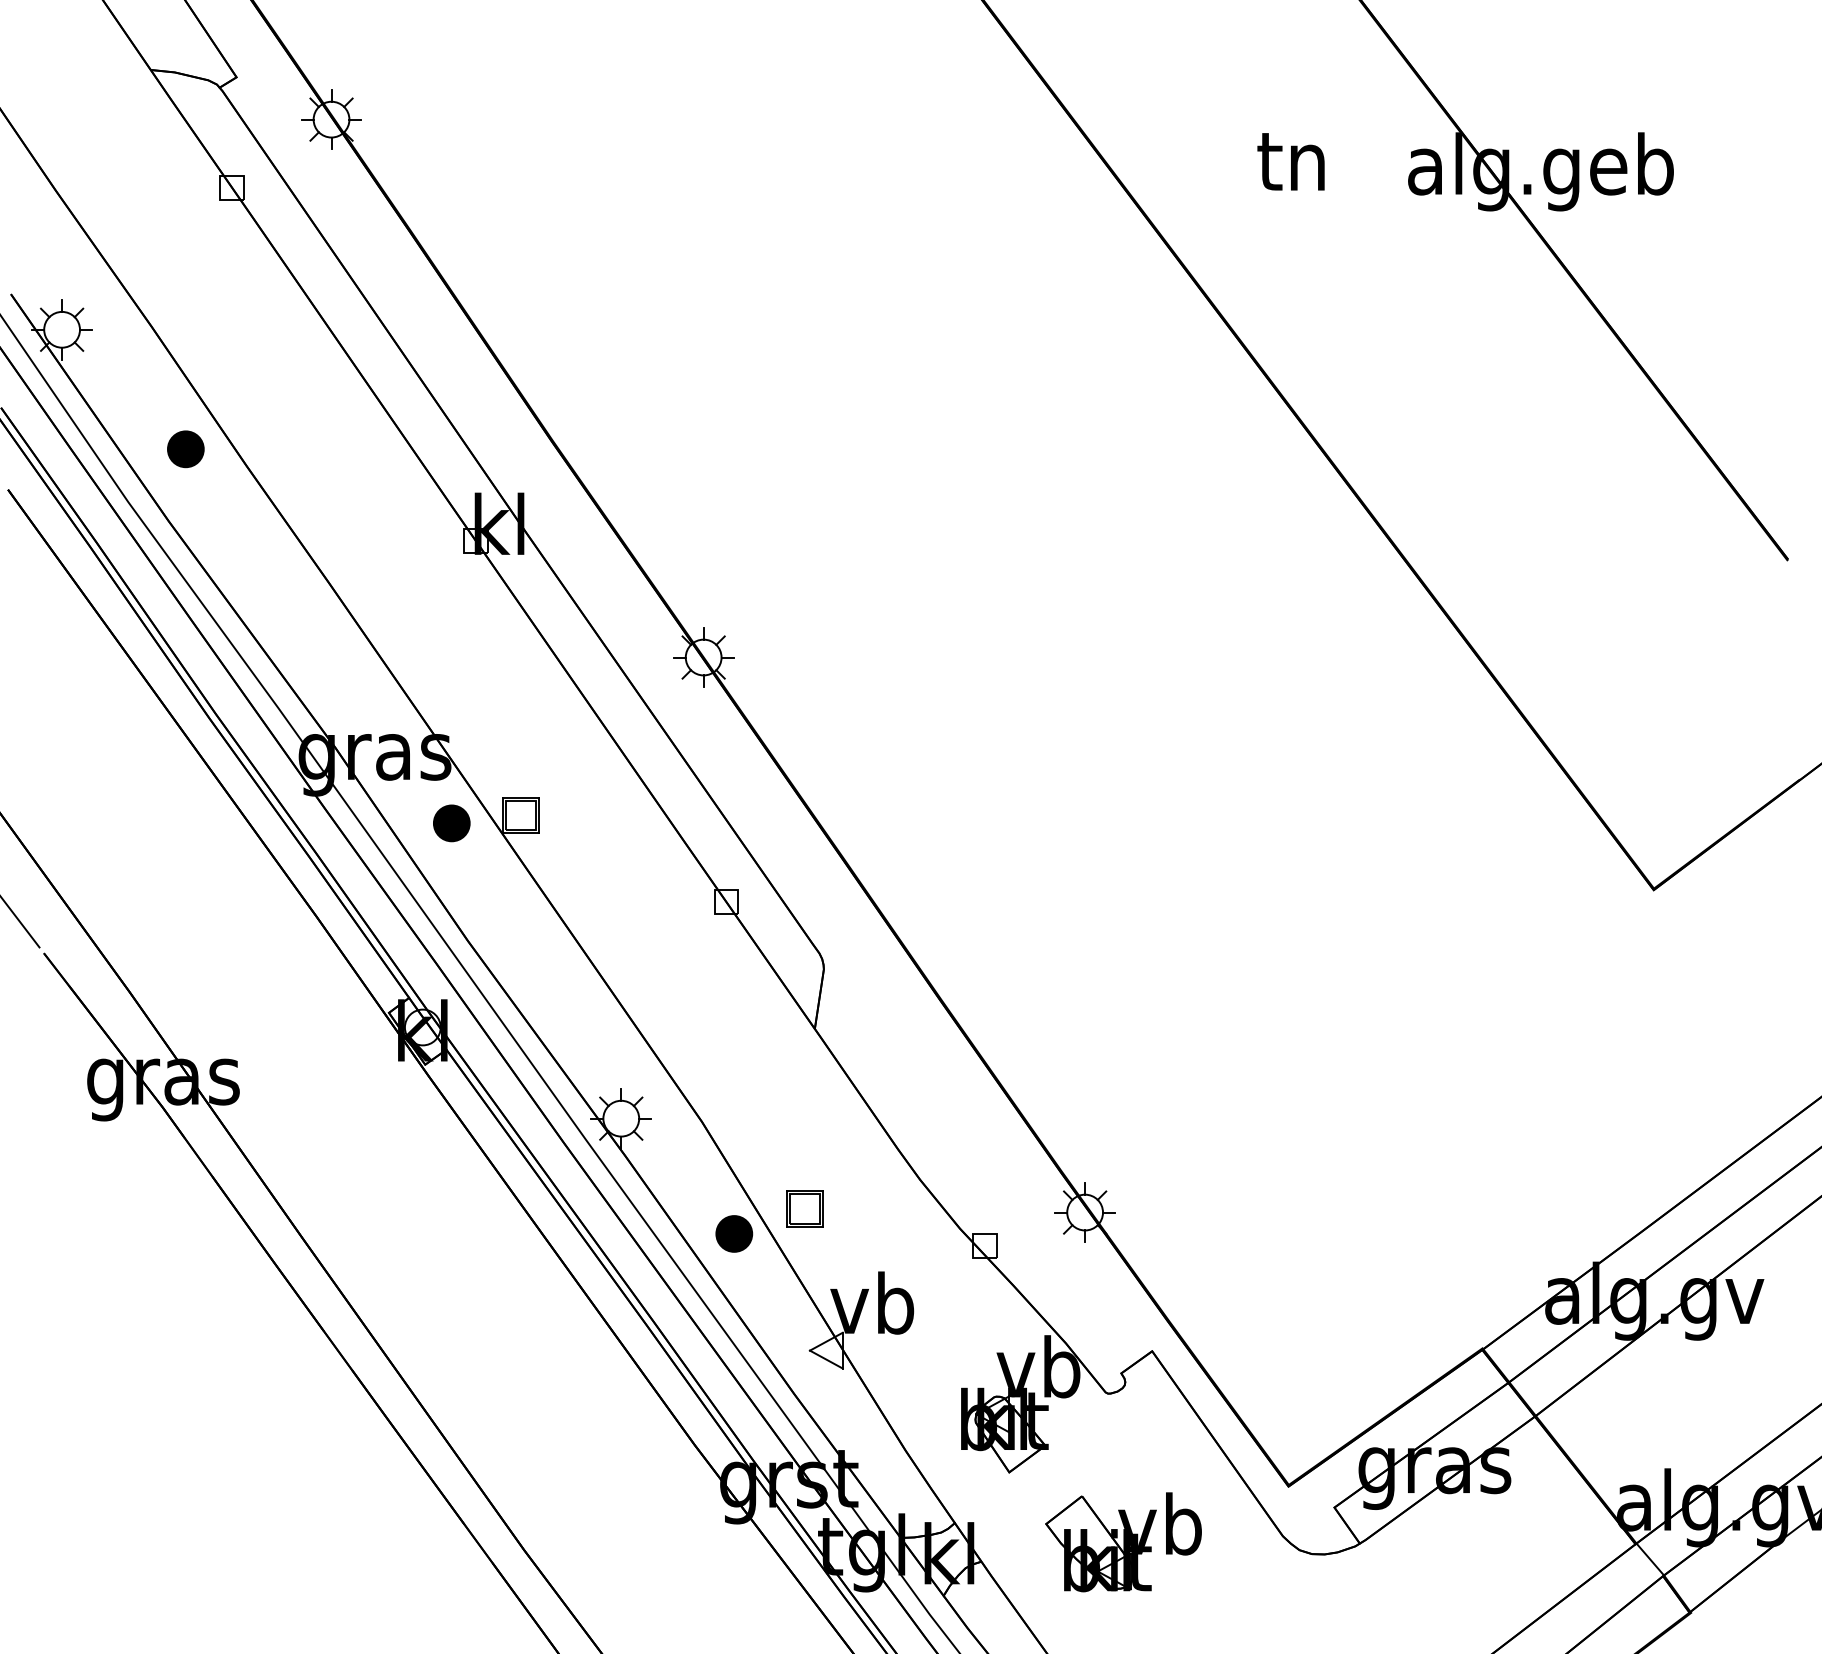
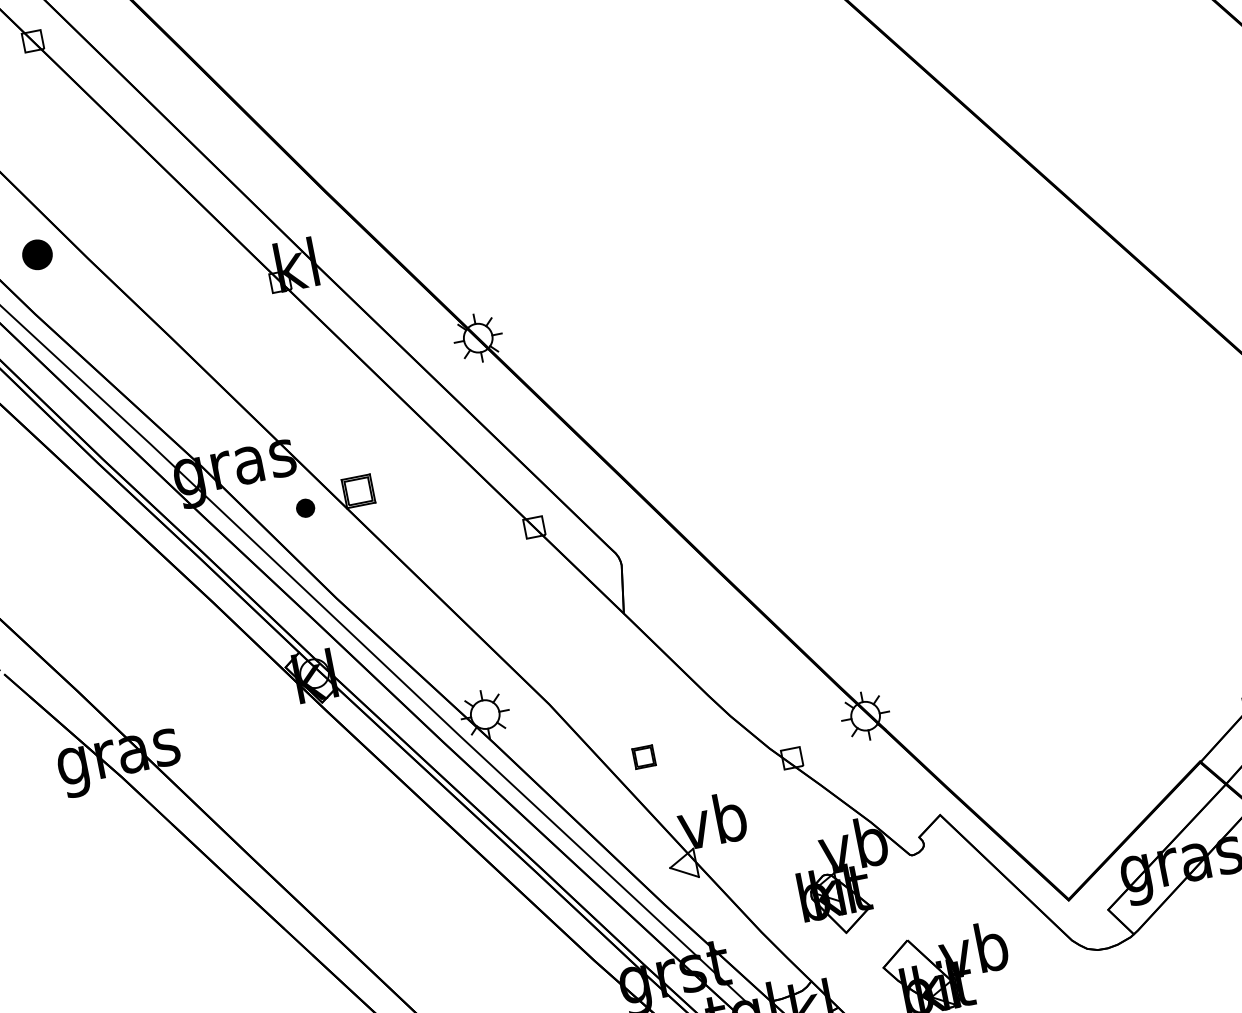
part: (451, 823) -> (305, 508), size x0.6
part: (804, 1208) -> (643, 756), size x0.7
part: (734, 1233) -> (592, 787), removed

